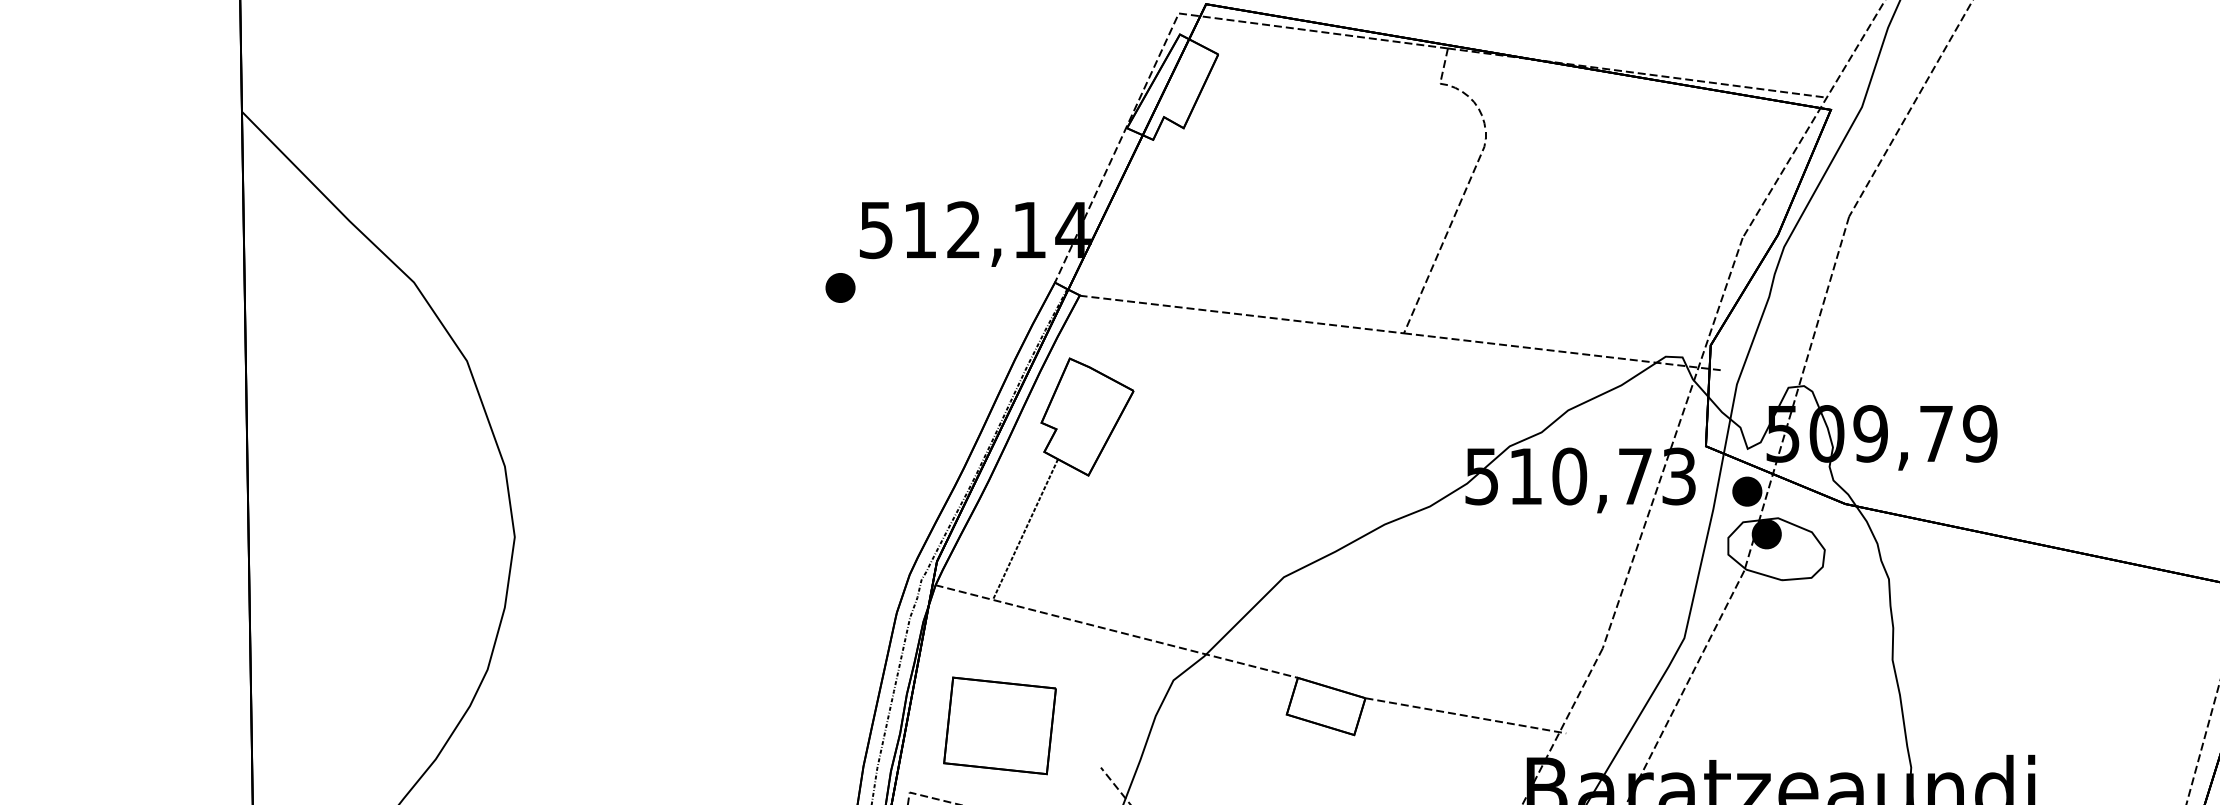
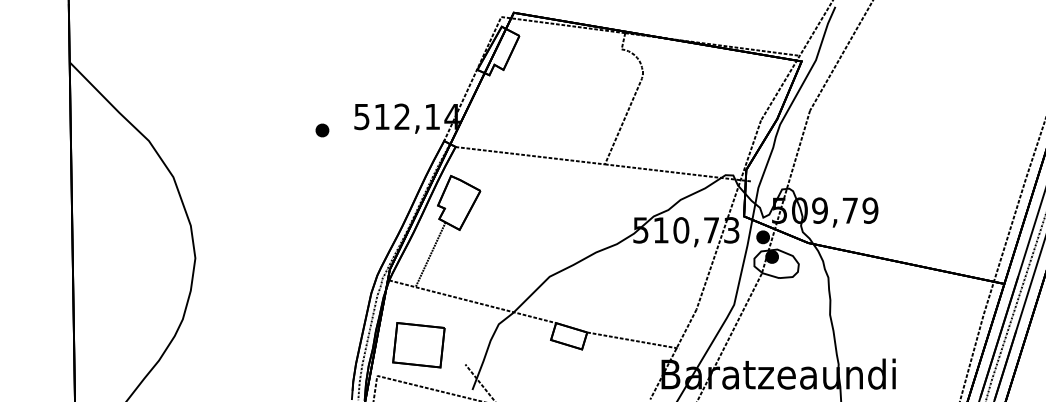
part: (840, 287) -> (322, 130), moved

